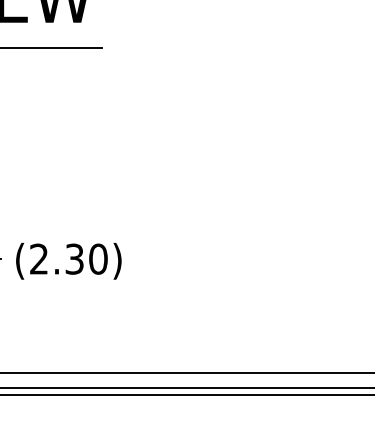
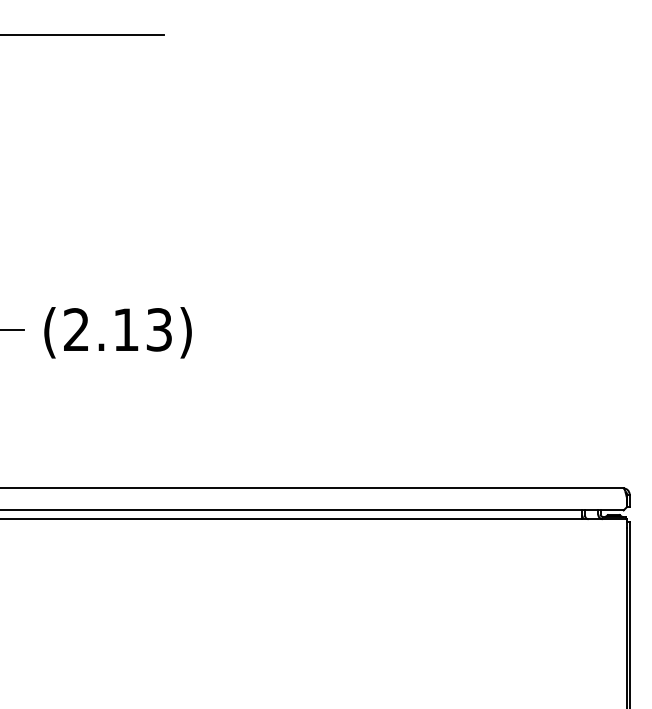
text: (86, 258) -> (142, 329), (2.30) -> (2.13)

